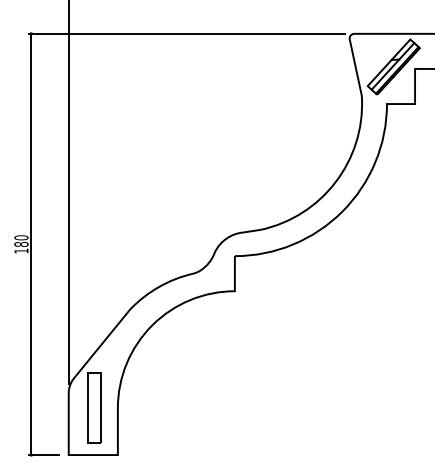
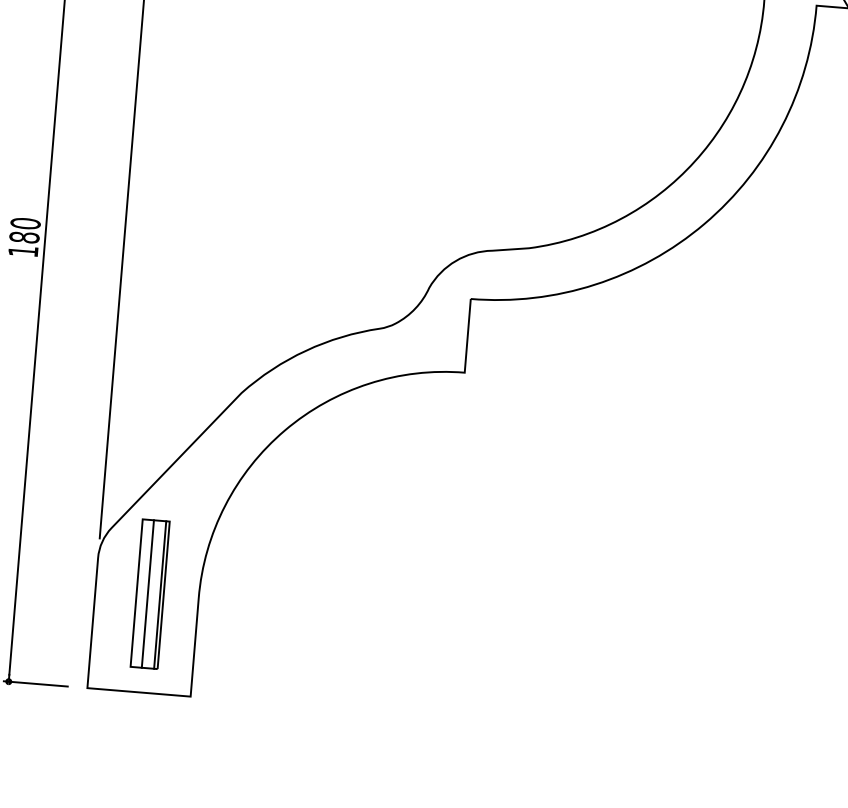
line: (93, 408) -> (147, 594), added
line: (99, 408) -> (160, 595), added

